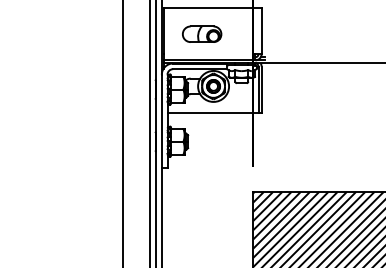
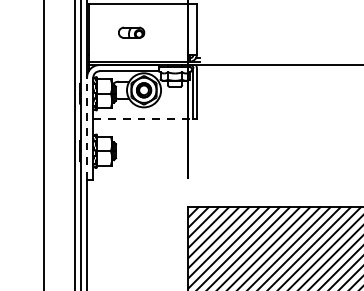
part: (202, 33) -> (131, 32), size x0.6
line: (213, 112) -> (143, 119), solid -> dashed
line: (161, 121) -> (86, 128), solid -> dashed

